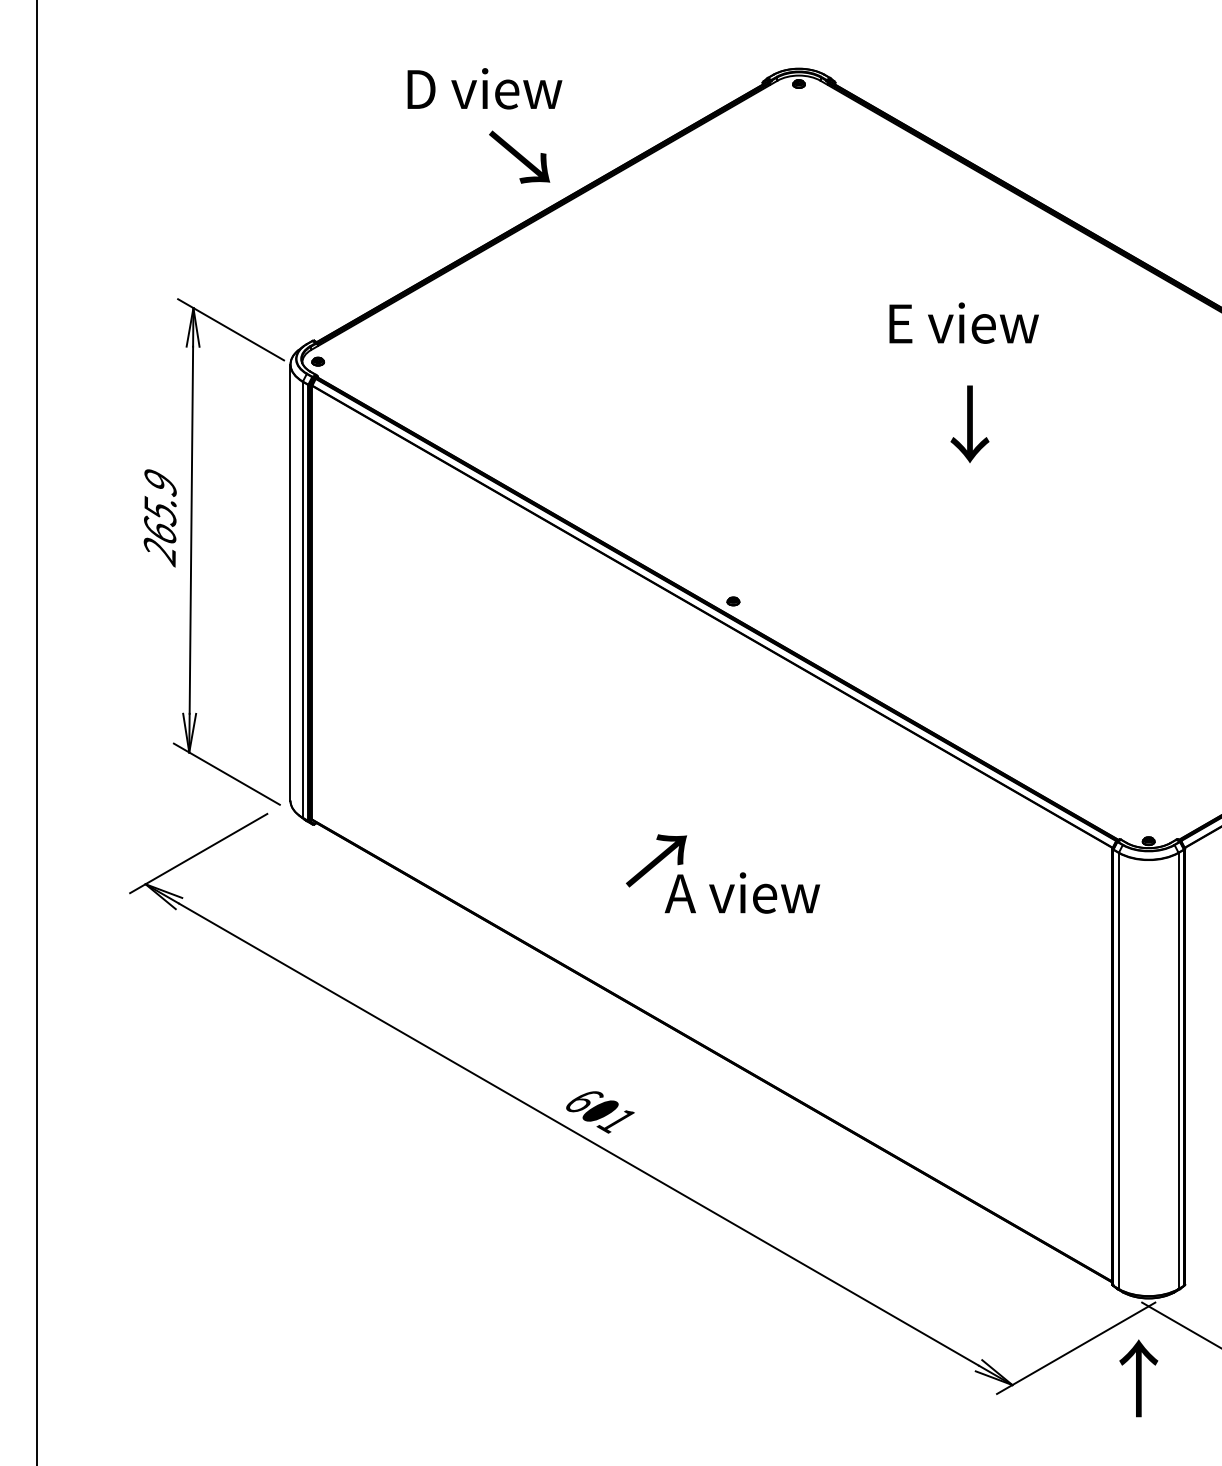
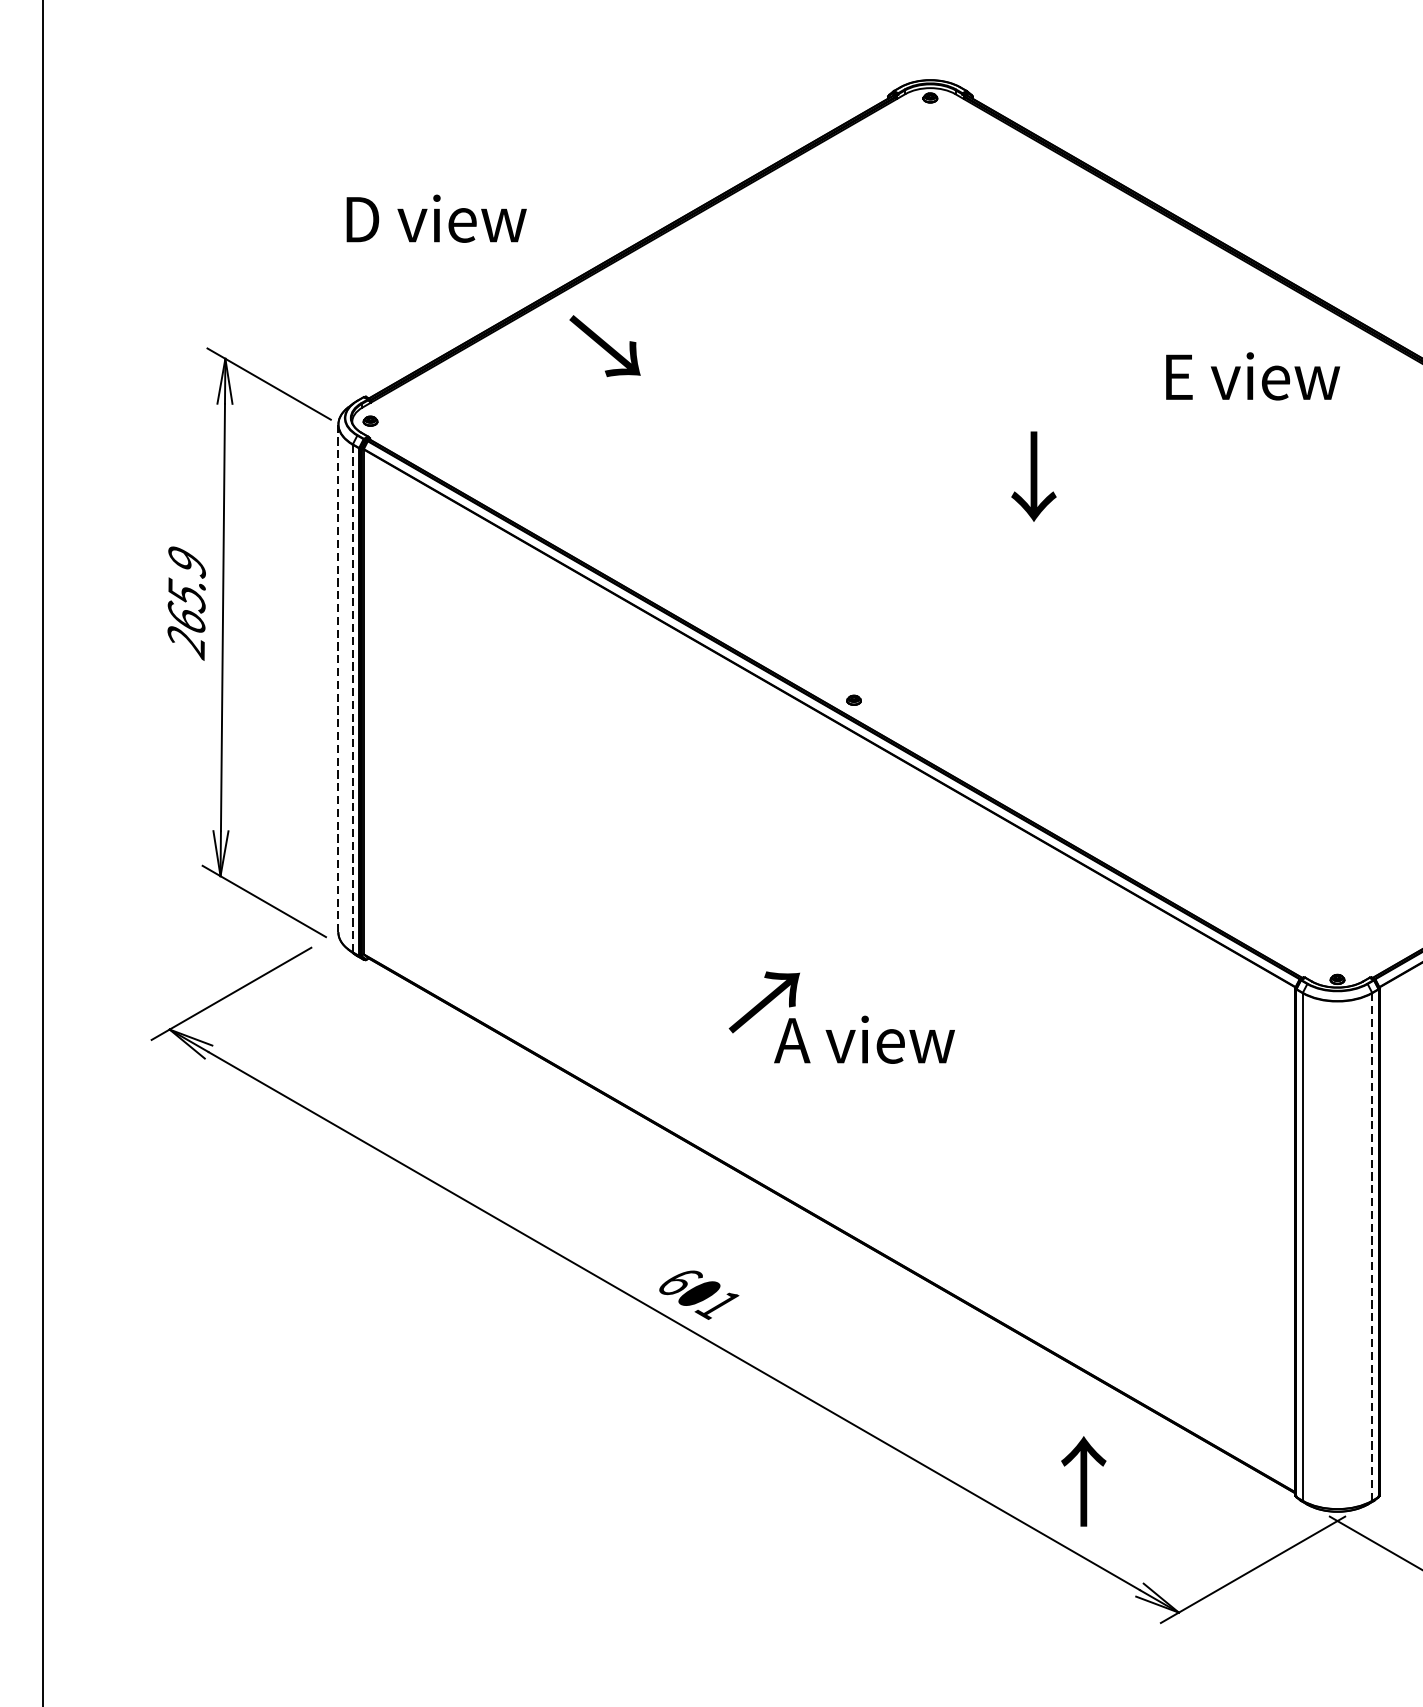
text: (484, 88) -> (436, 218), moved
text: (519, 156) -> (604, 345), moved
text: (963, 322) -> (1252, 375), moved
text: (969, 423) -> (1033, 475), moved
line: (290, 582) -> (338, 678), solid -> dashed
line: (302, 599) -> (352, 698), solid -> dashed
line: (1178, 1070) -> (1372, 1246), solid -> dashed
text: (1138, 1378) -> (1083, 1481), moved

